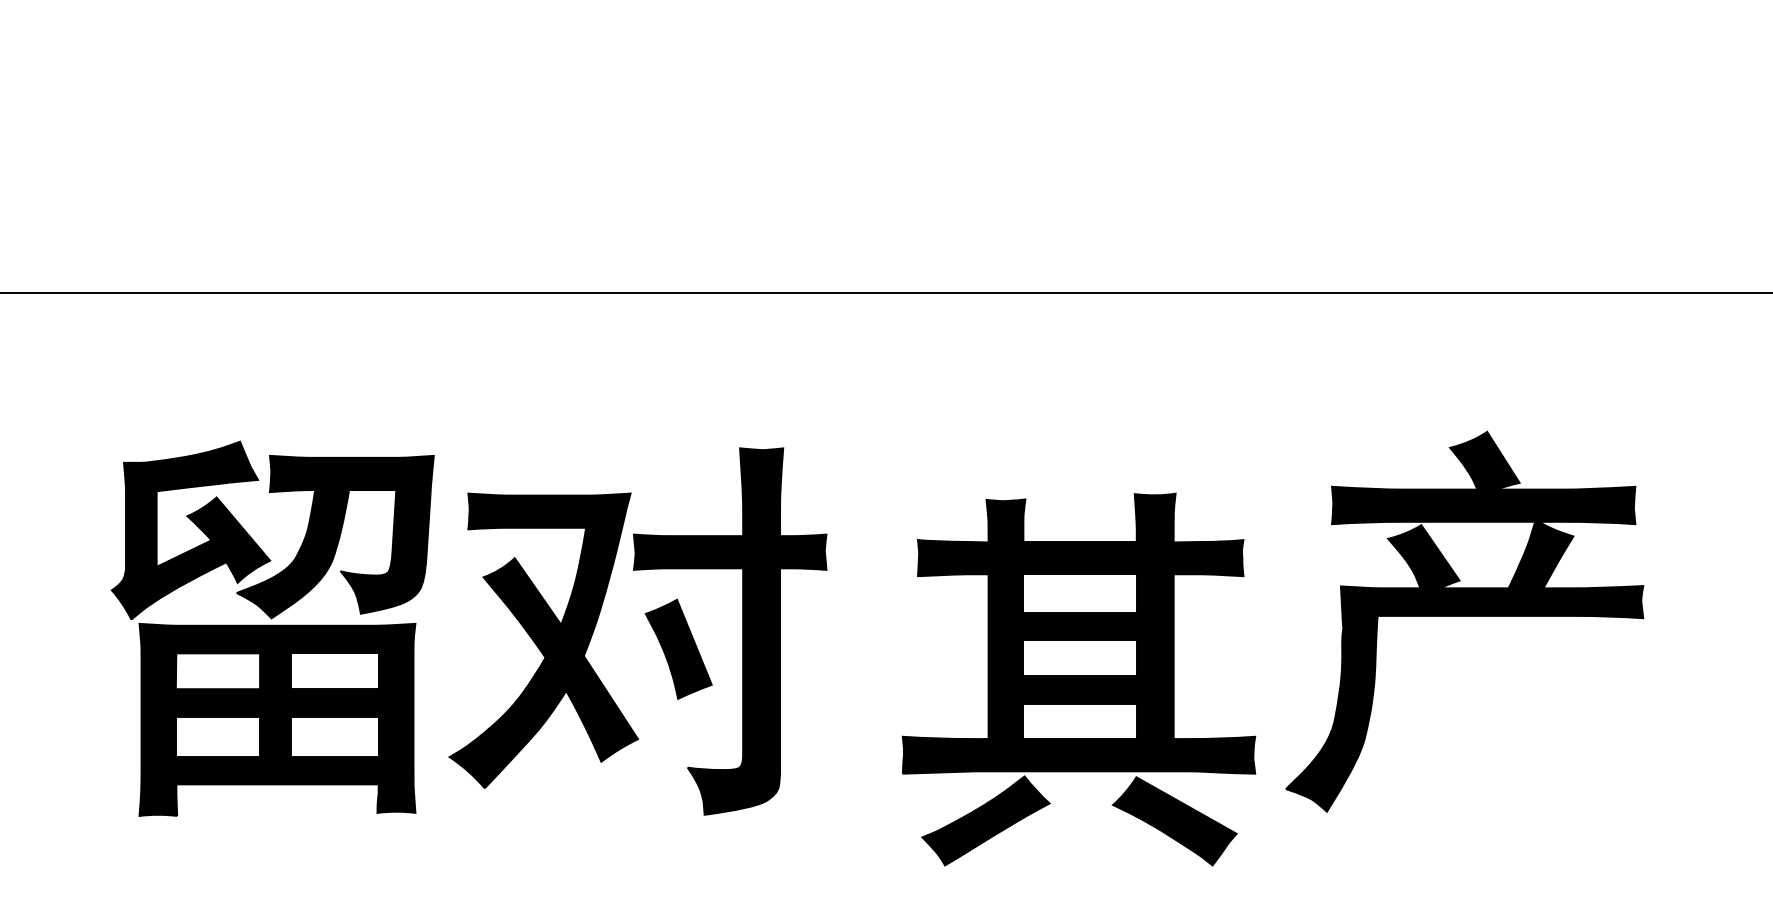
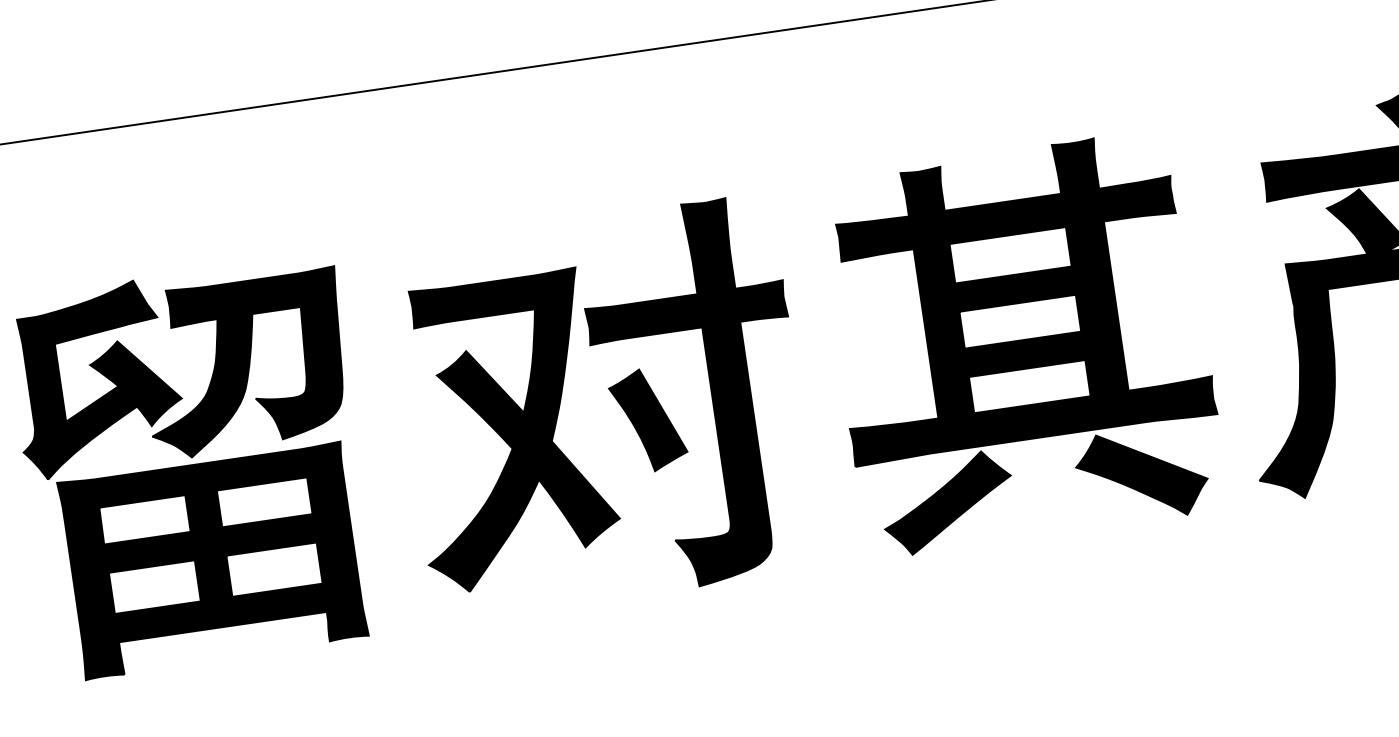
part: (650, 625) -> (615, 399), moved
part: (1078, 679) -> (1021, 343), moved

